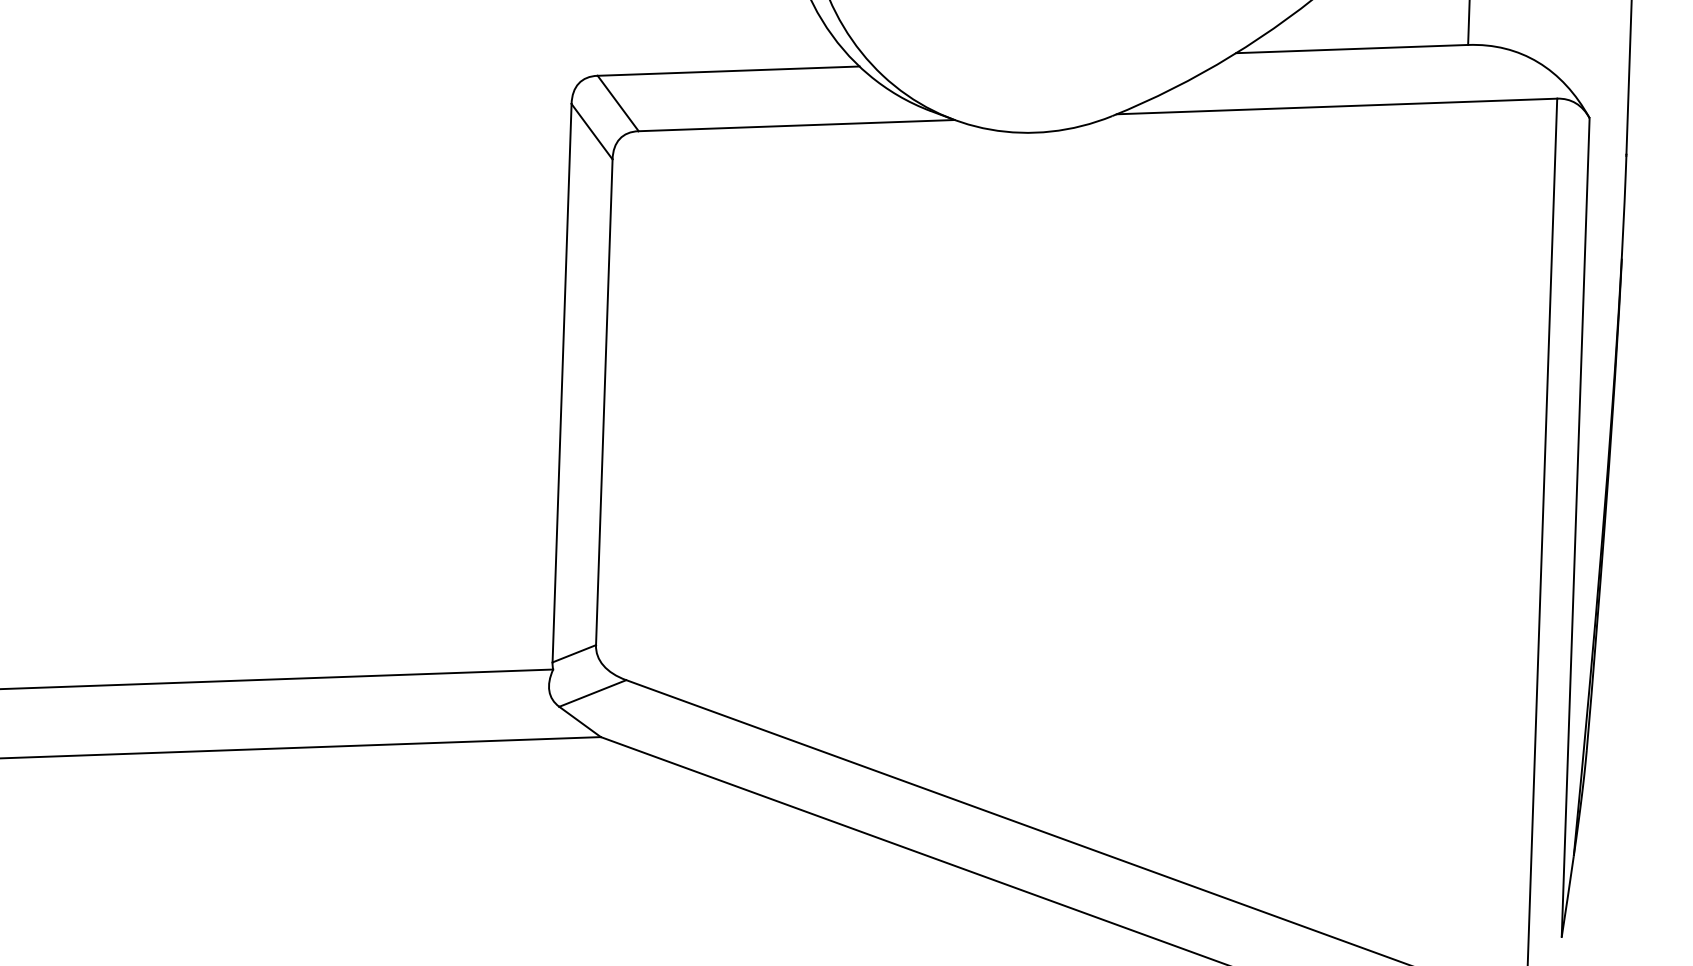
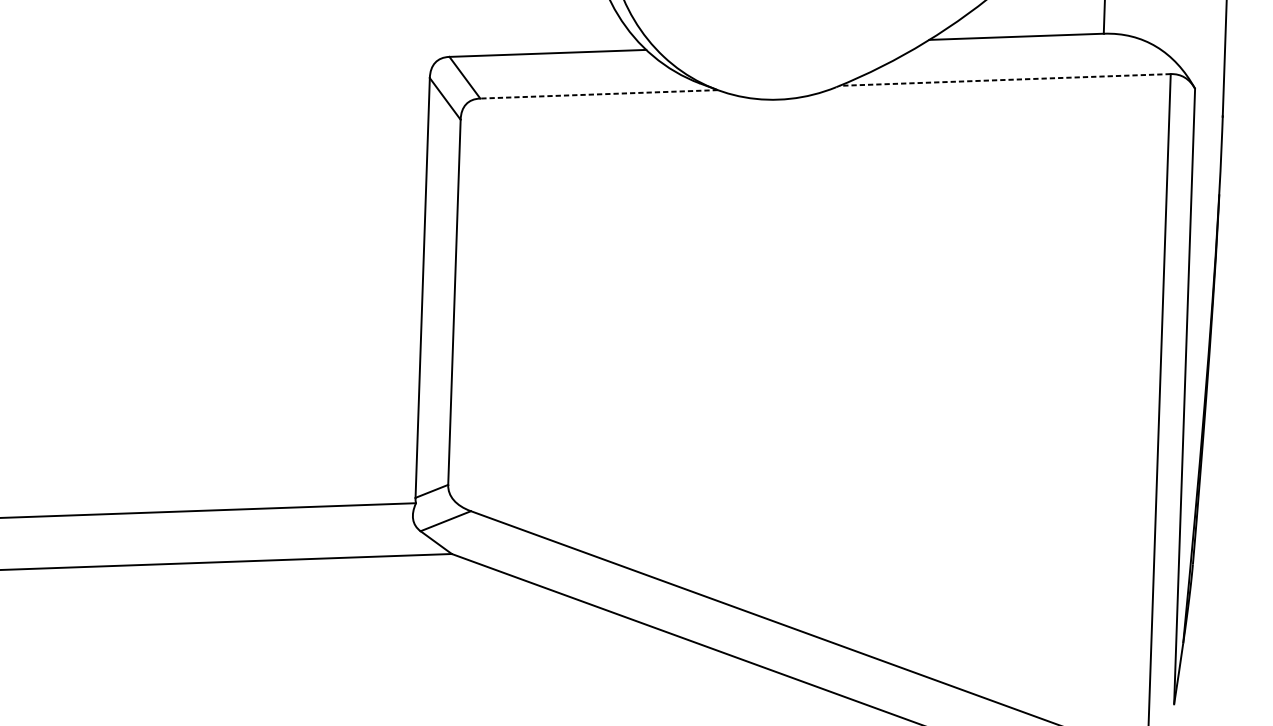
line: (1336, 106) -> (1004, 79), solid -> dashed
line: (796, 125) -> (598, 94), solid -> dashed

